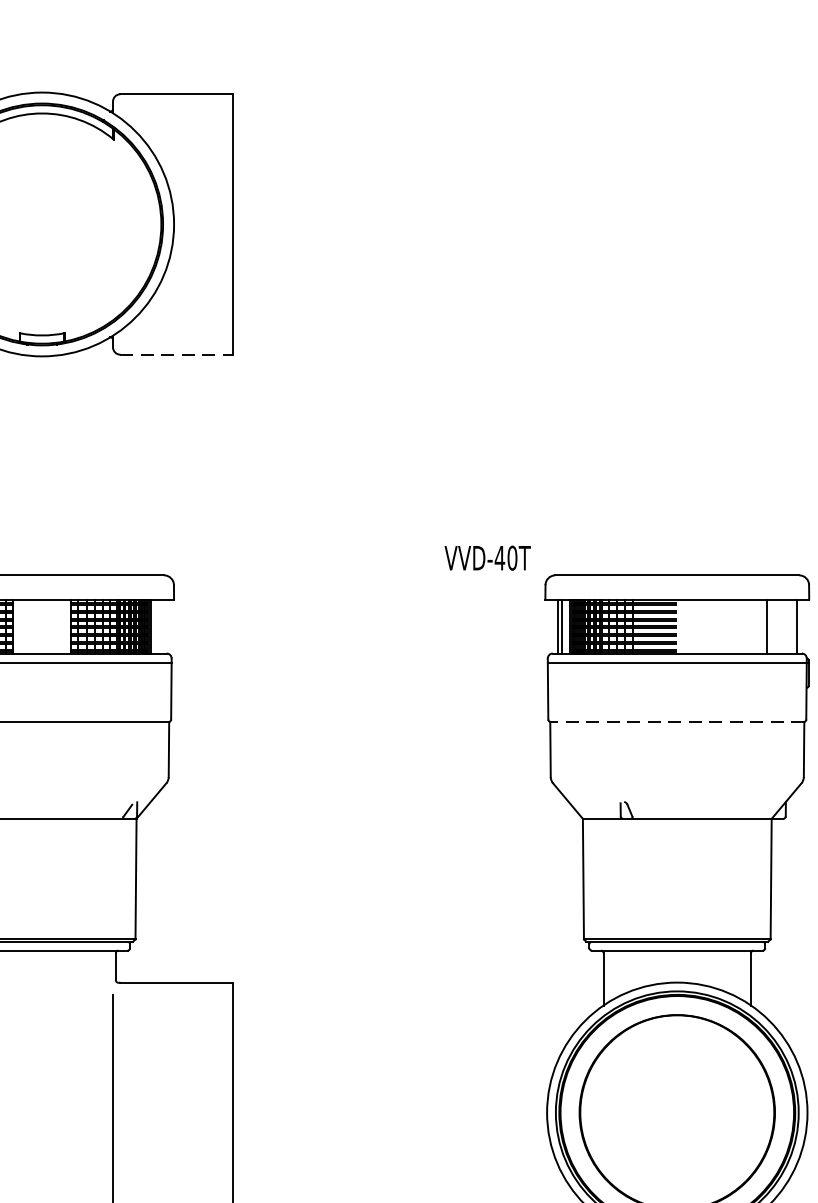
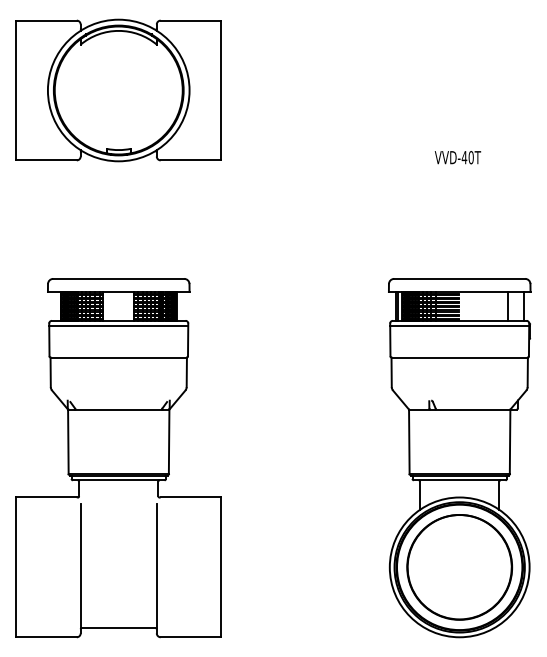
line: (177, 354) -> (191, 160), dashed -> solid
text: (486, 557) -> (457, 157), moved
line: (676, 721) -> (459, 357), dashed -> solid

